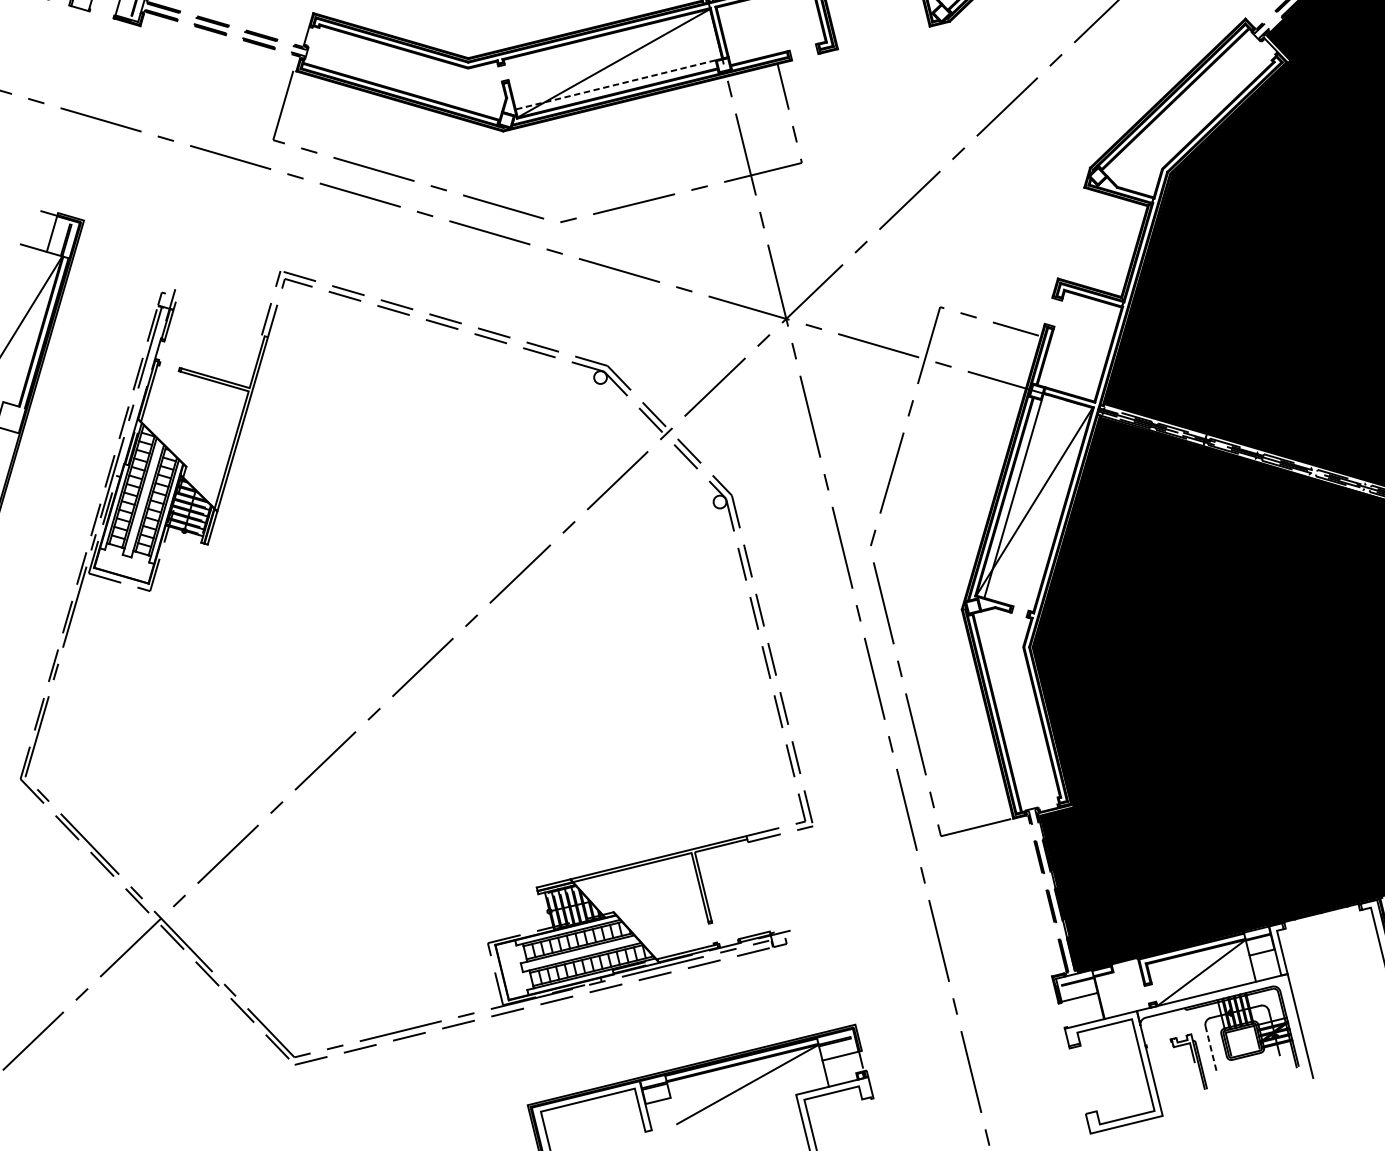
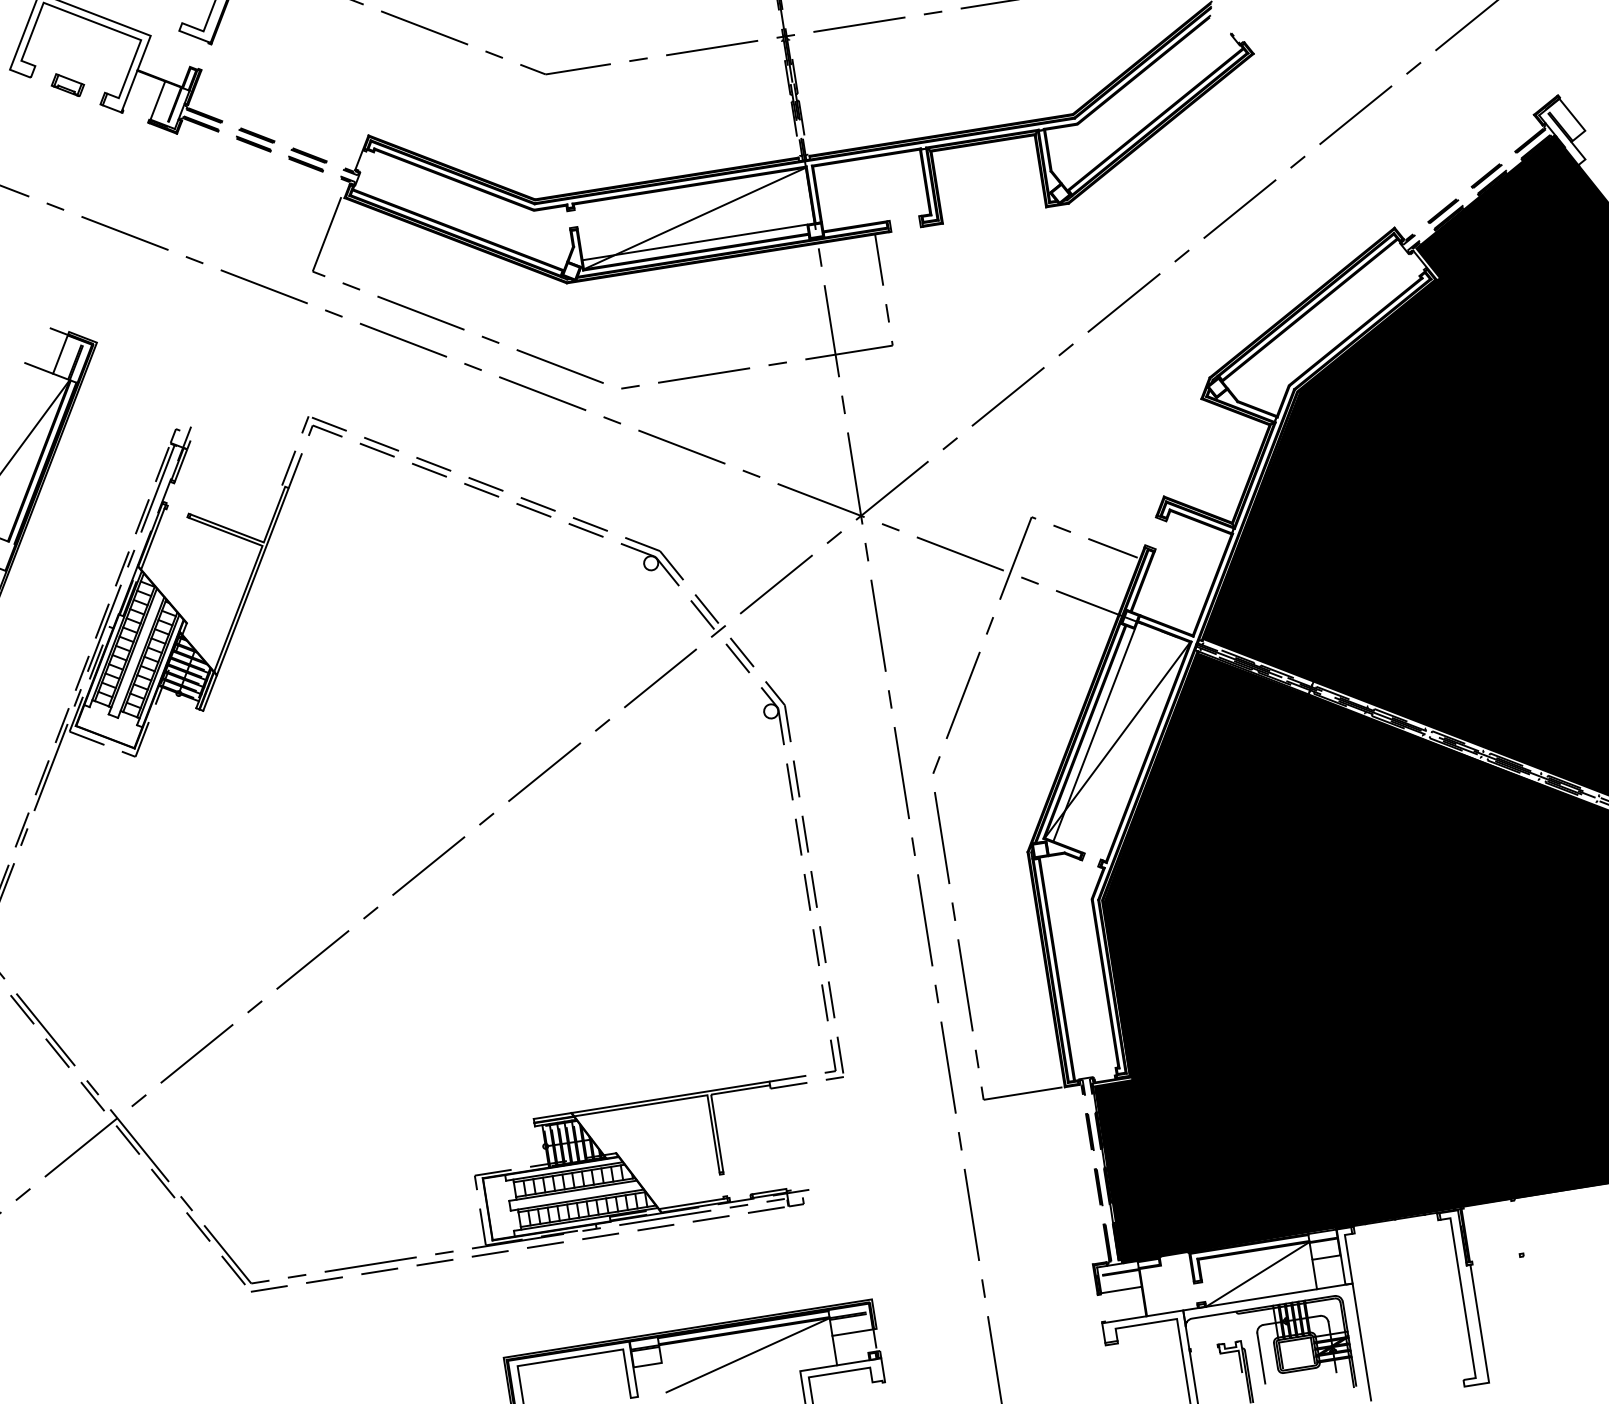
line: (615, 84) -> (694, 242), dashed -> solid
line: (1211, 1047) -> (1261, 1357), dashed -> solid

